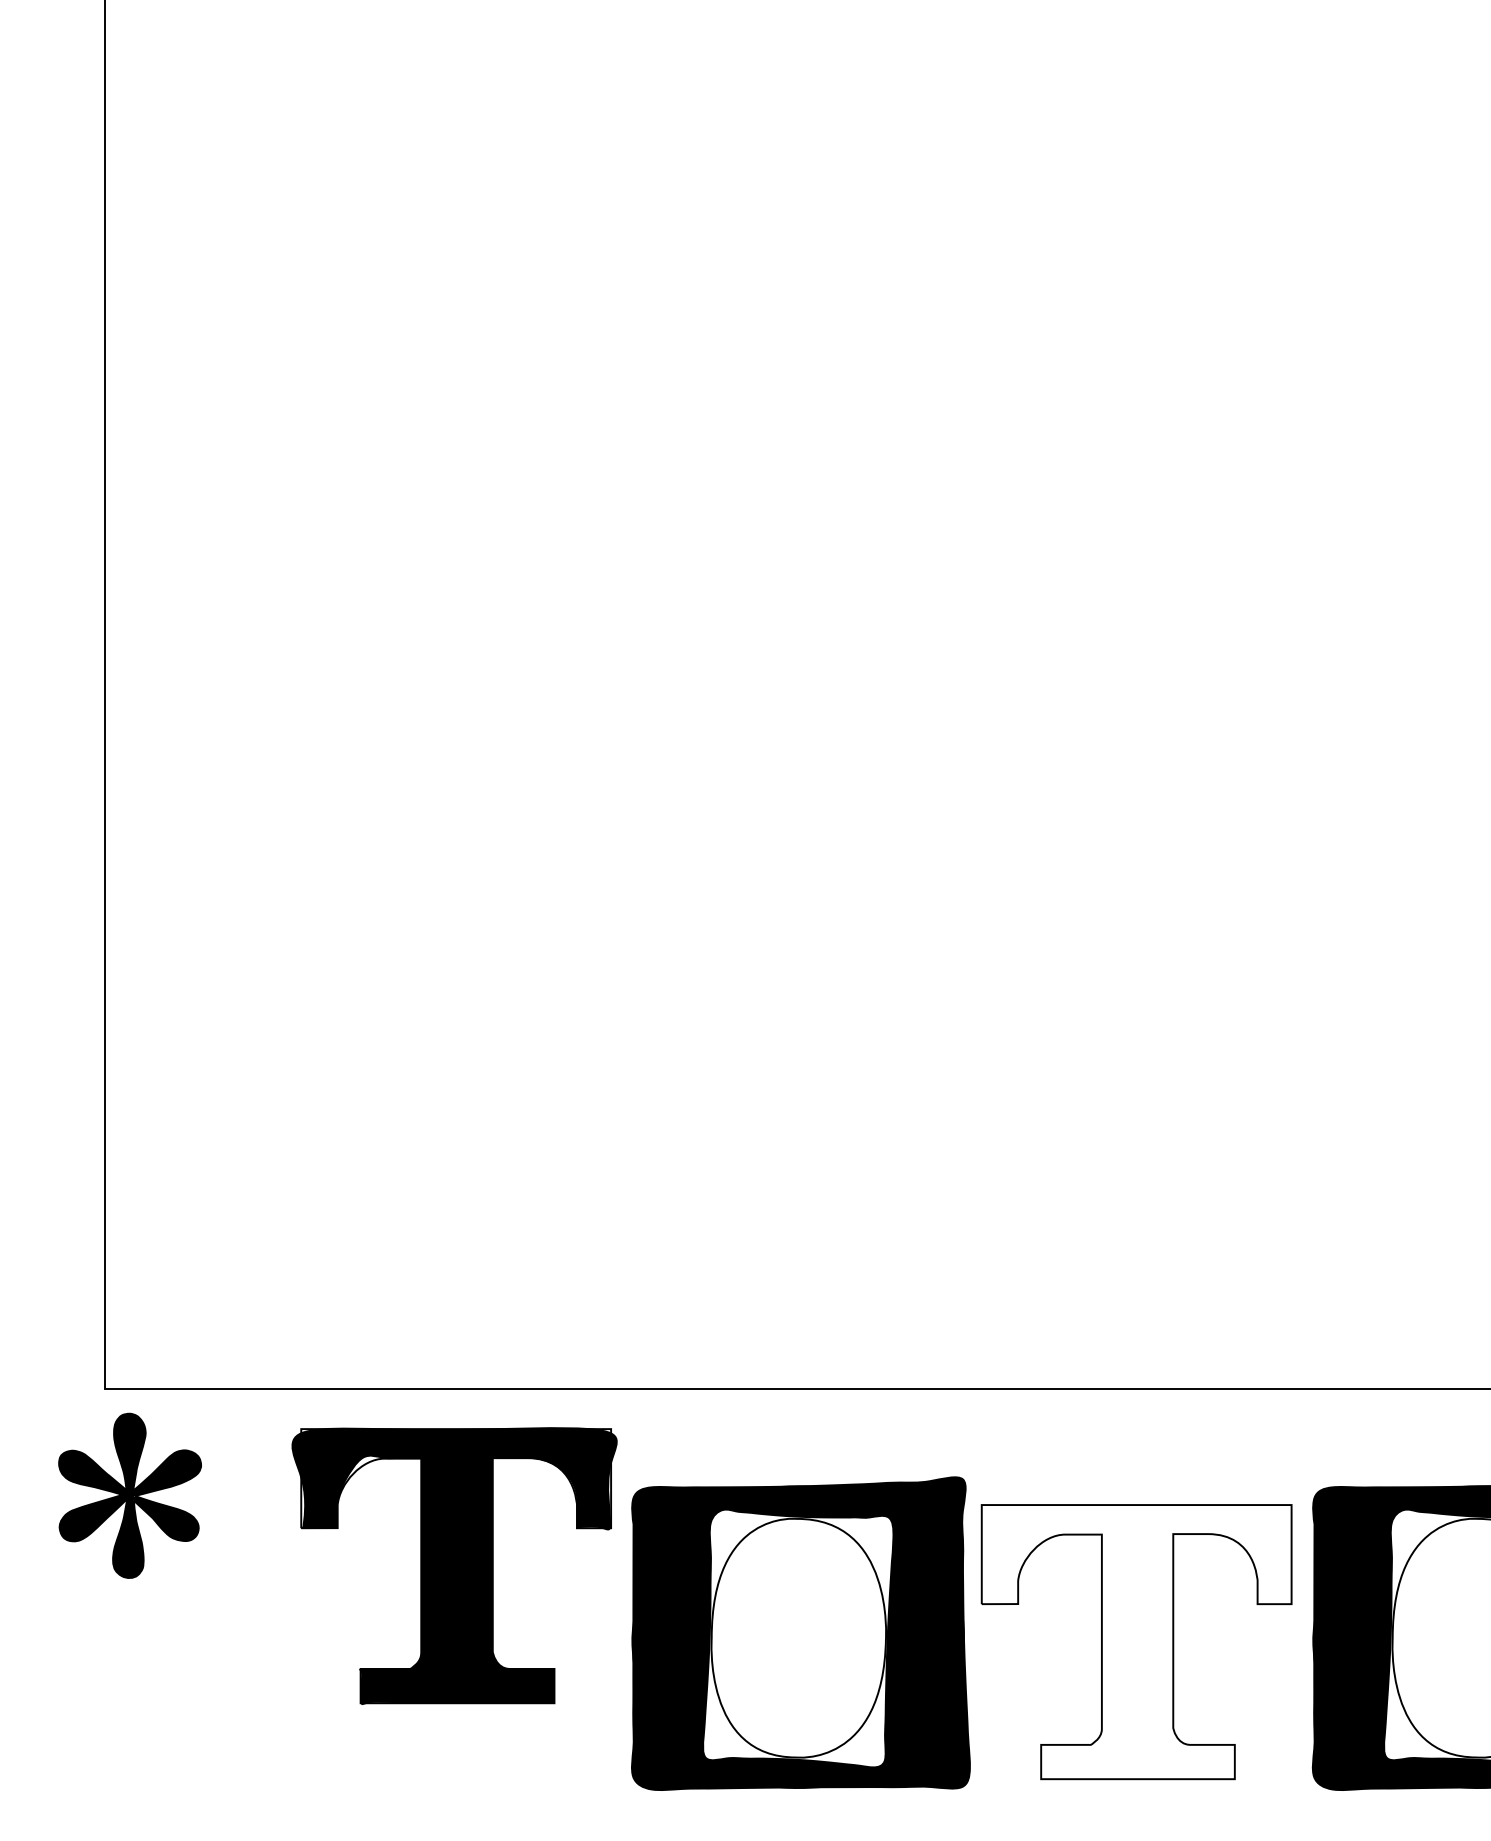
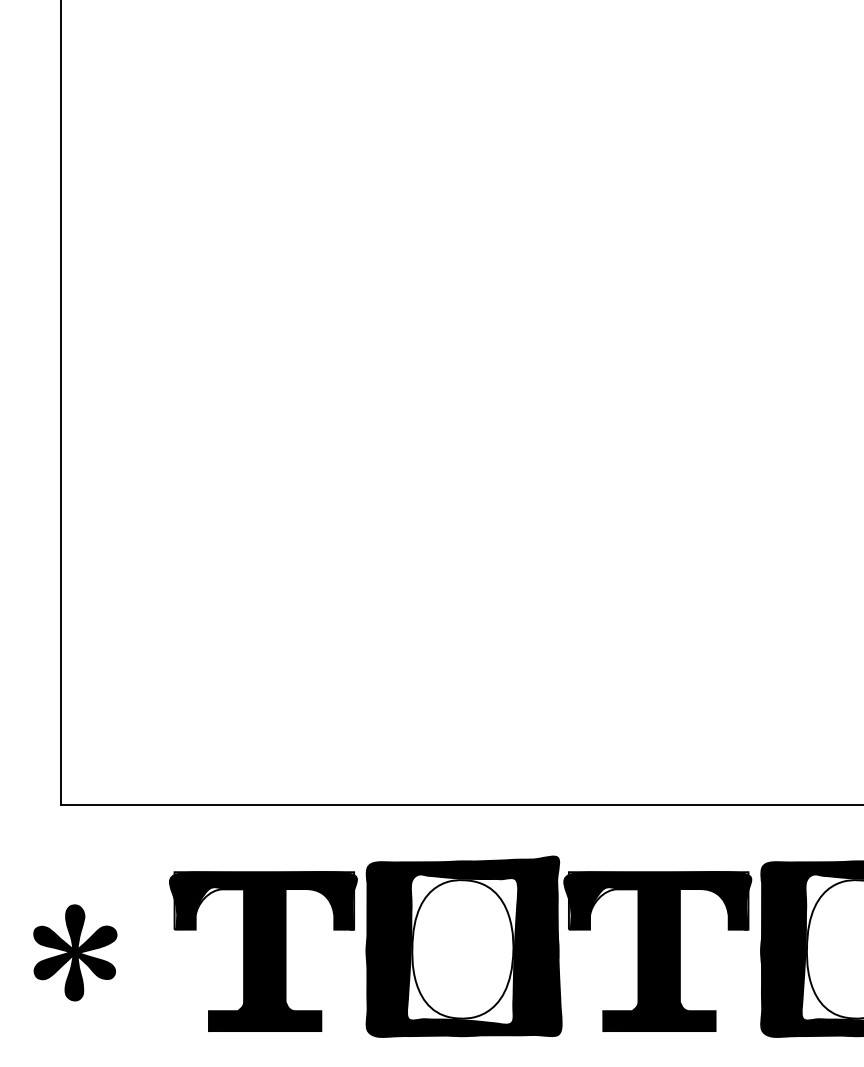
part: (130, 1495) -> (75, 952), moved
part: (454, 1565) -> (263, 951), moved
fill: (1134, 1641) -> (657, 951), added

